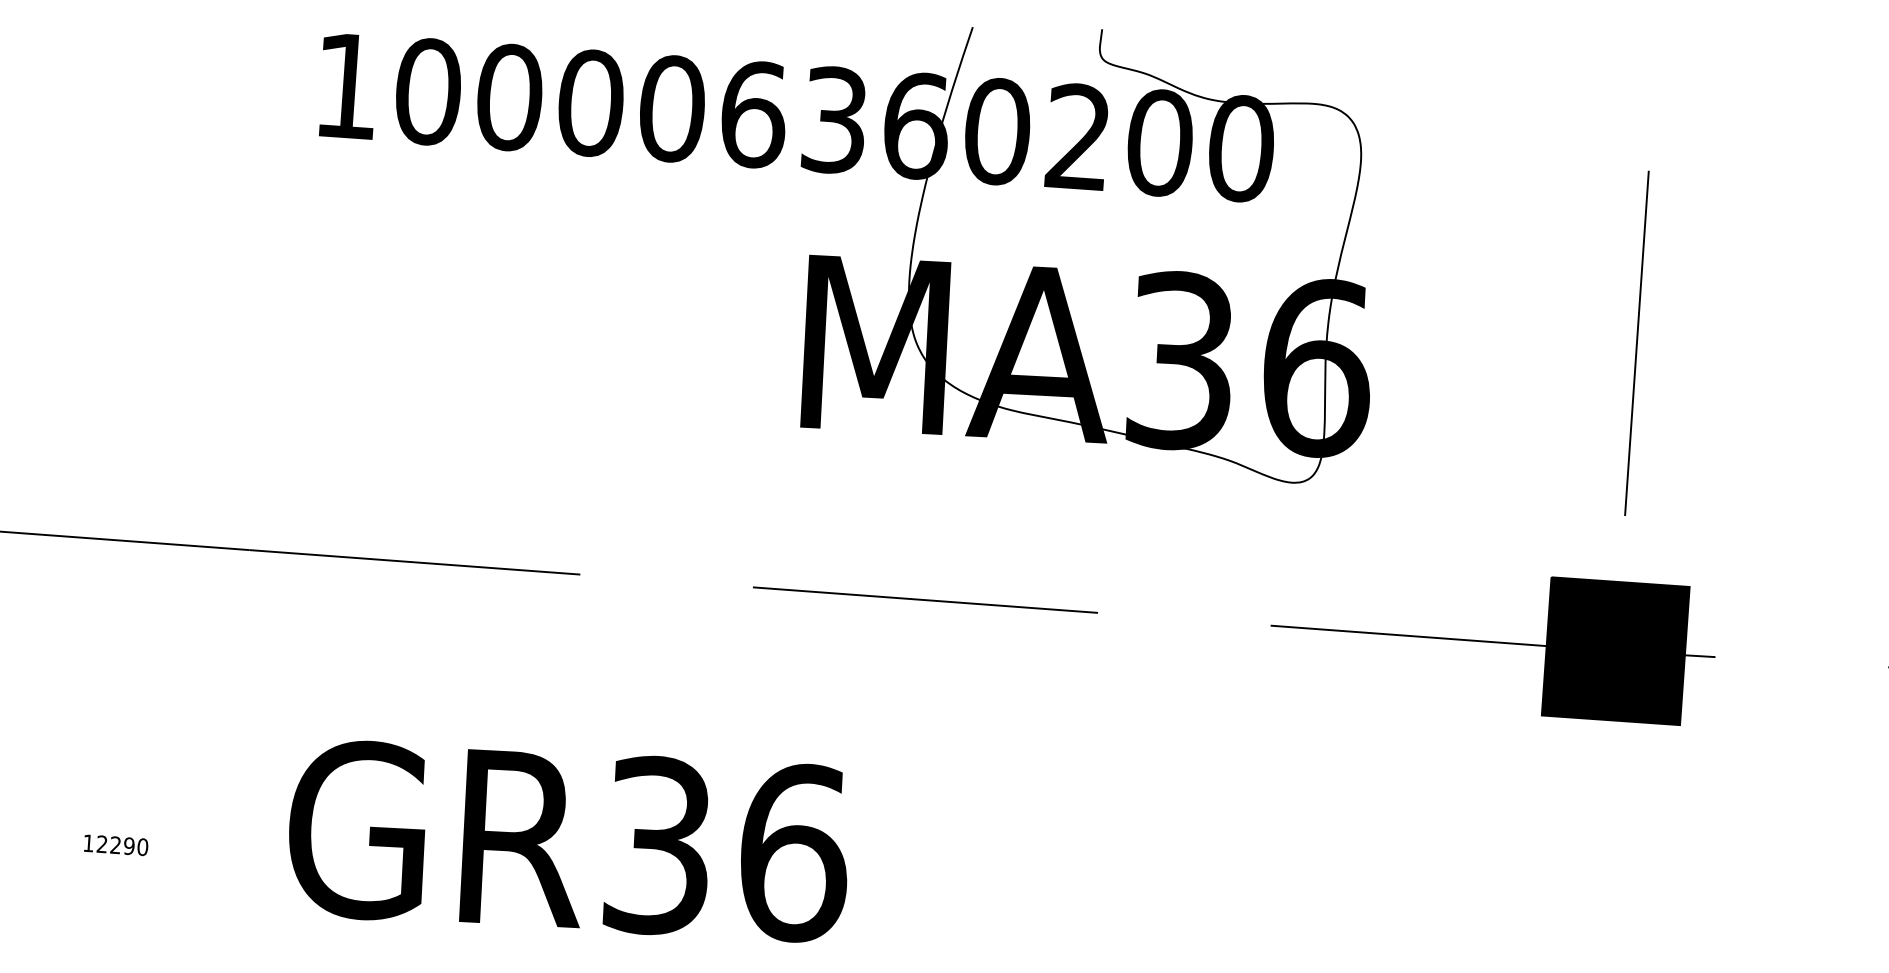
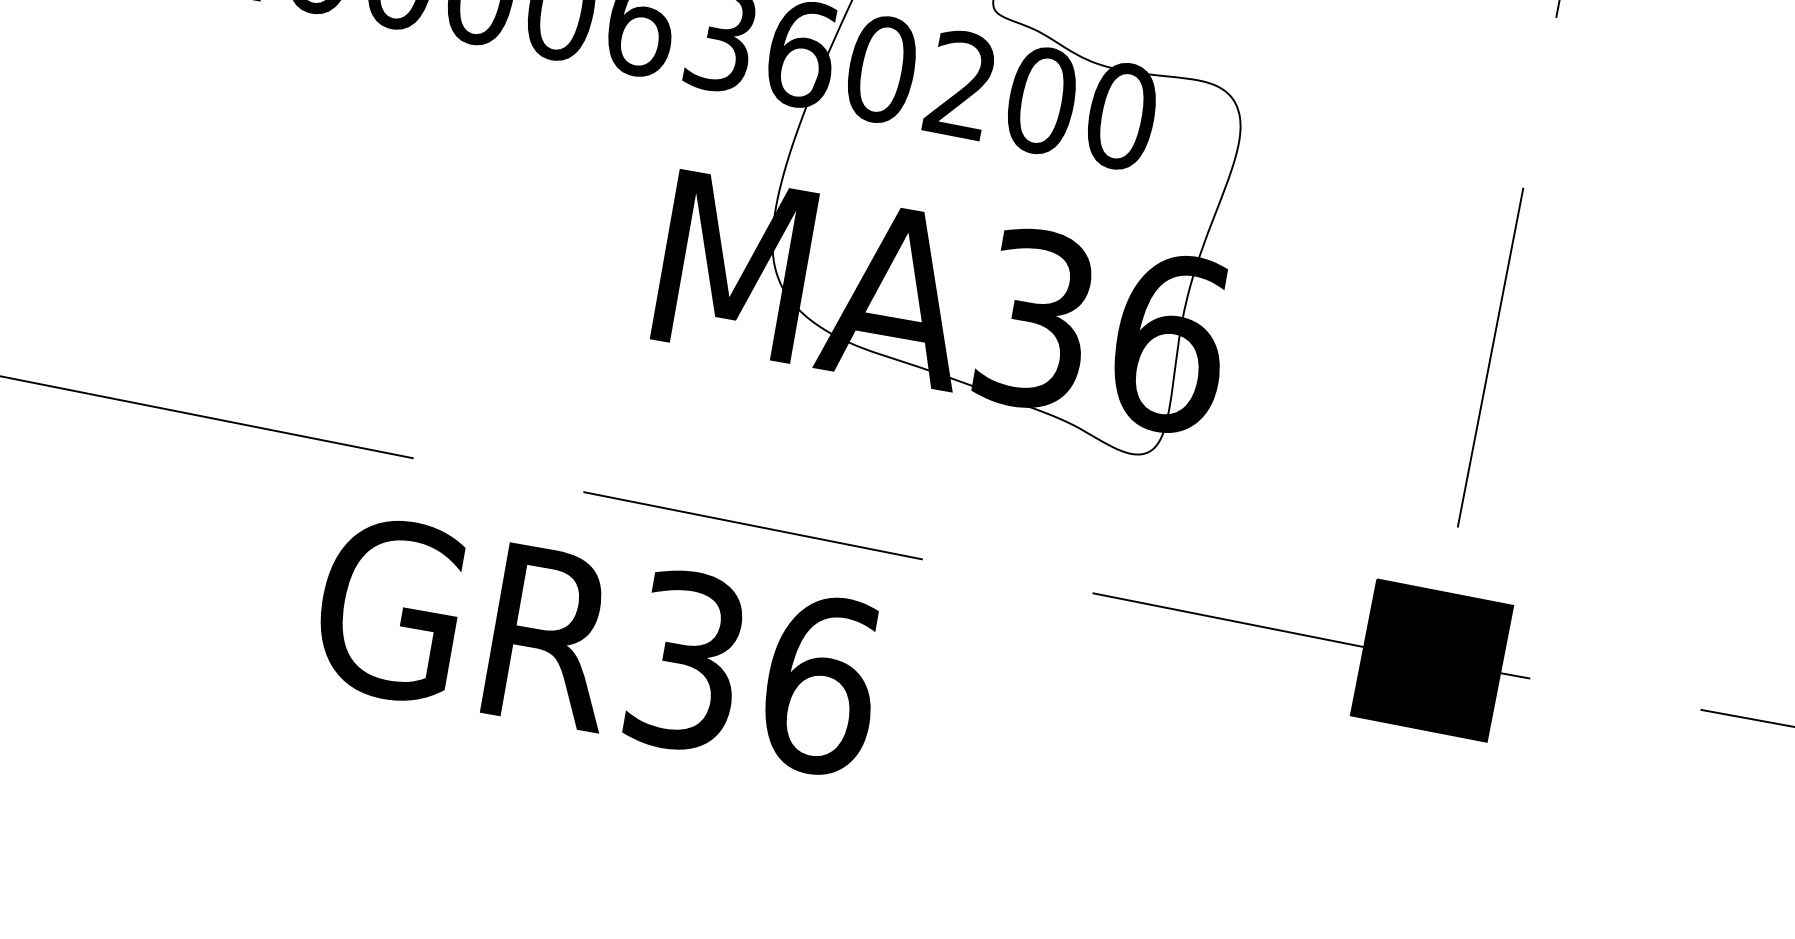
text: (568, 841) -> (598, 646), moved

